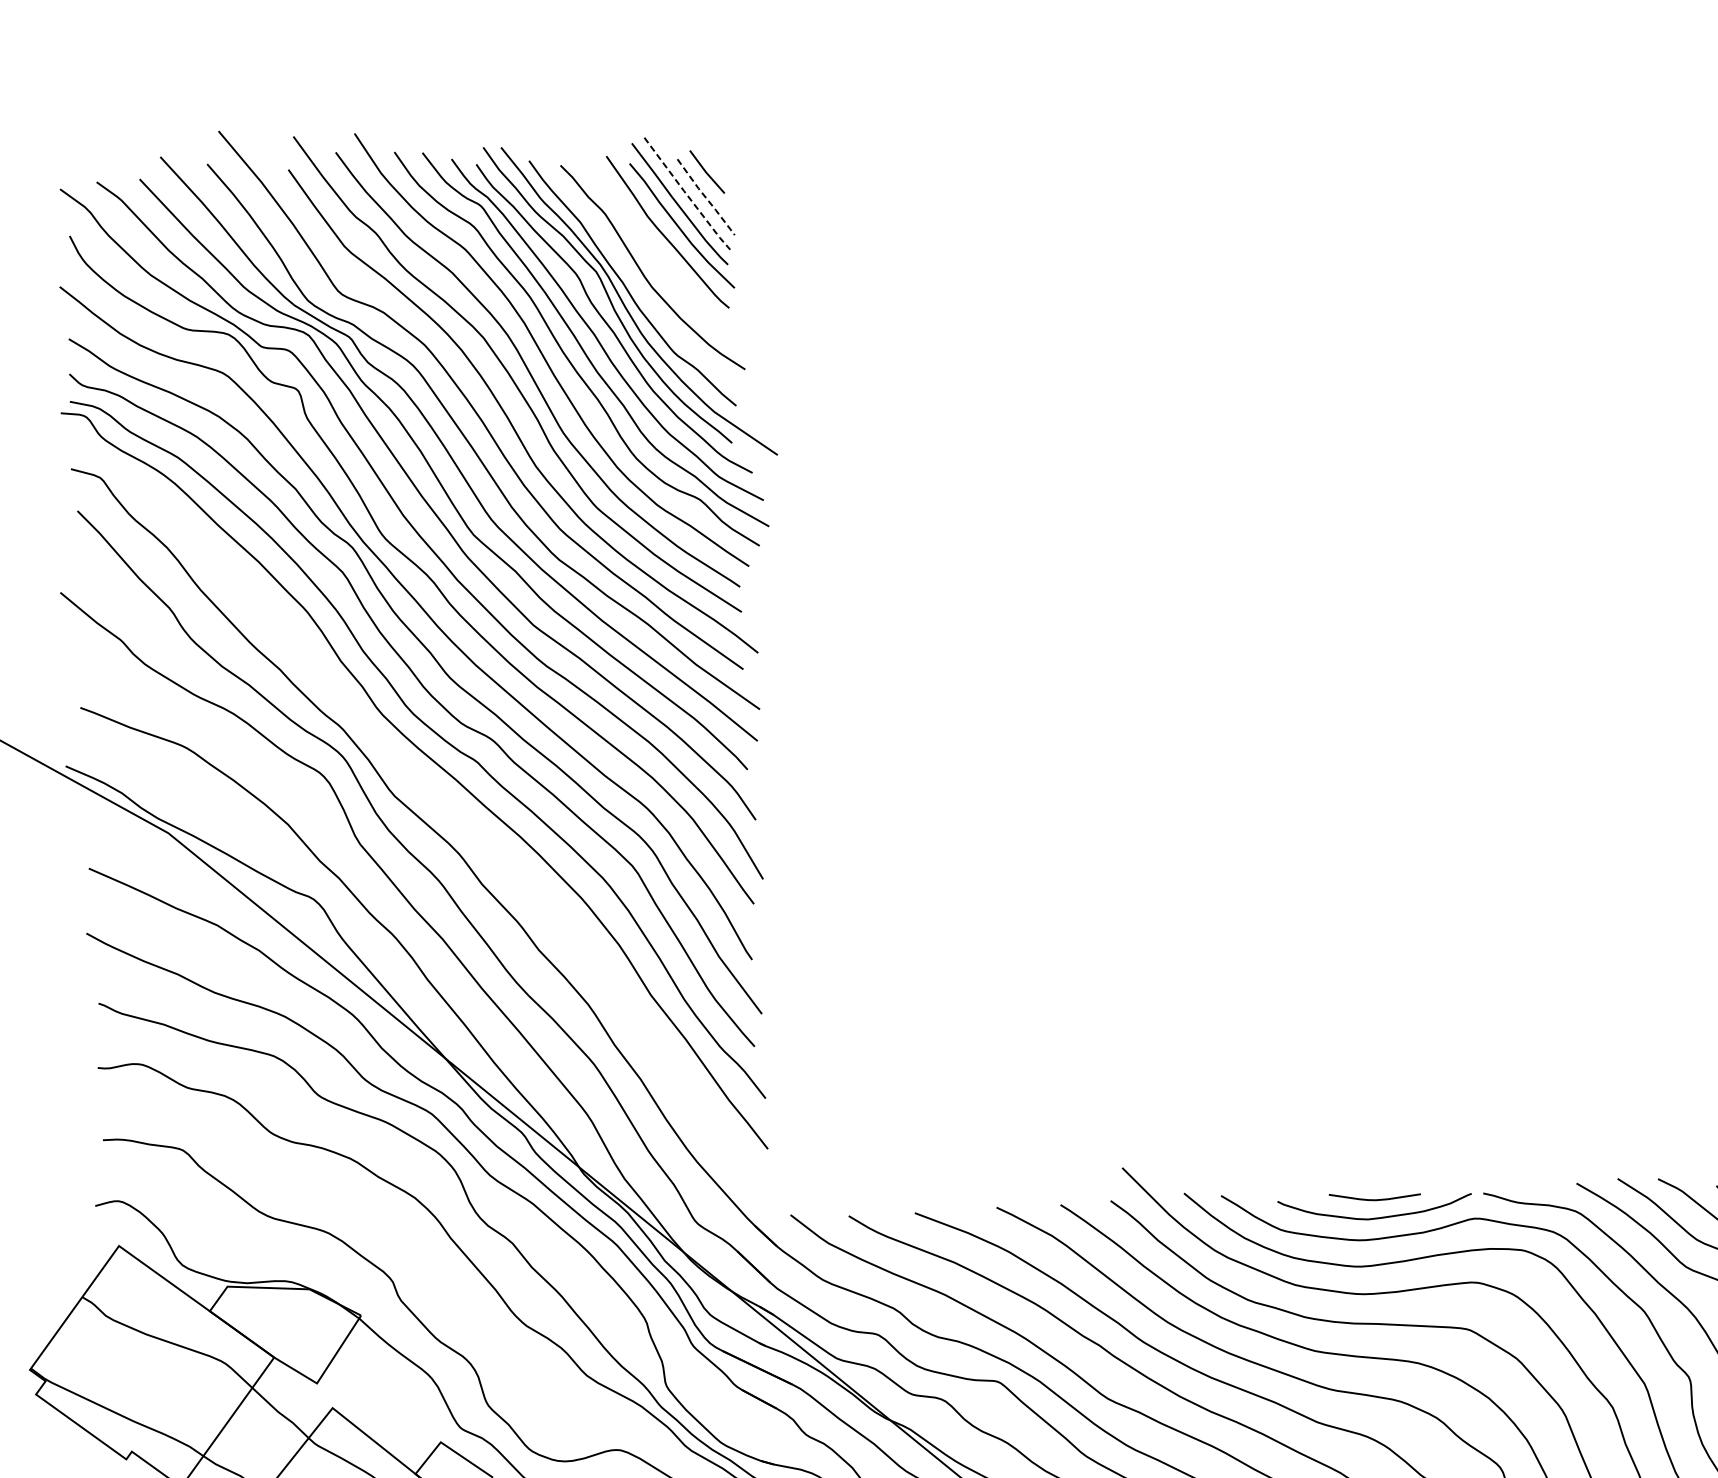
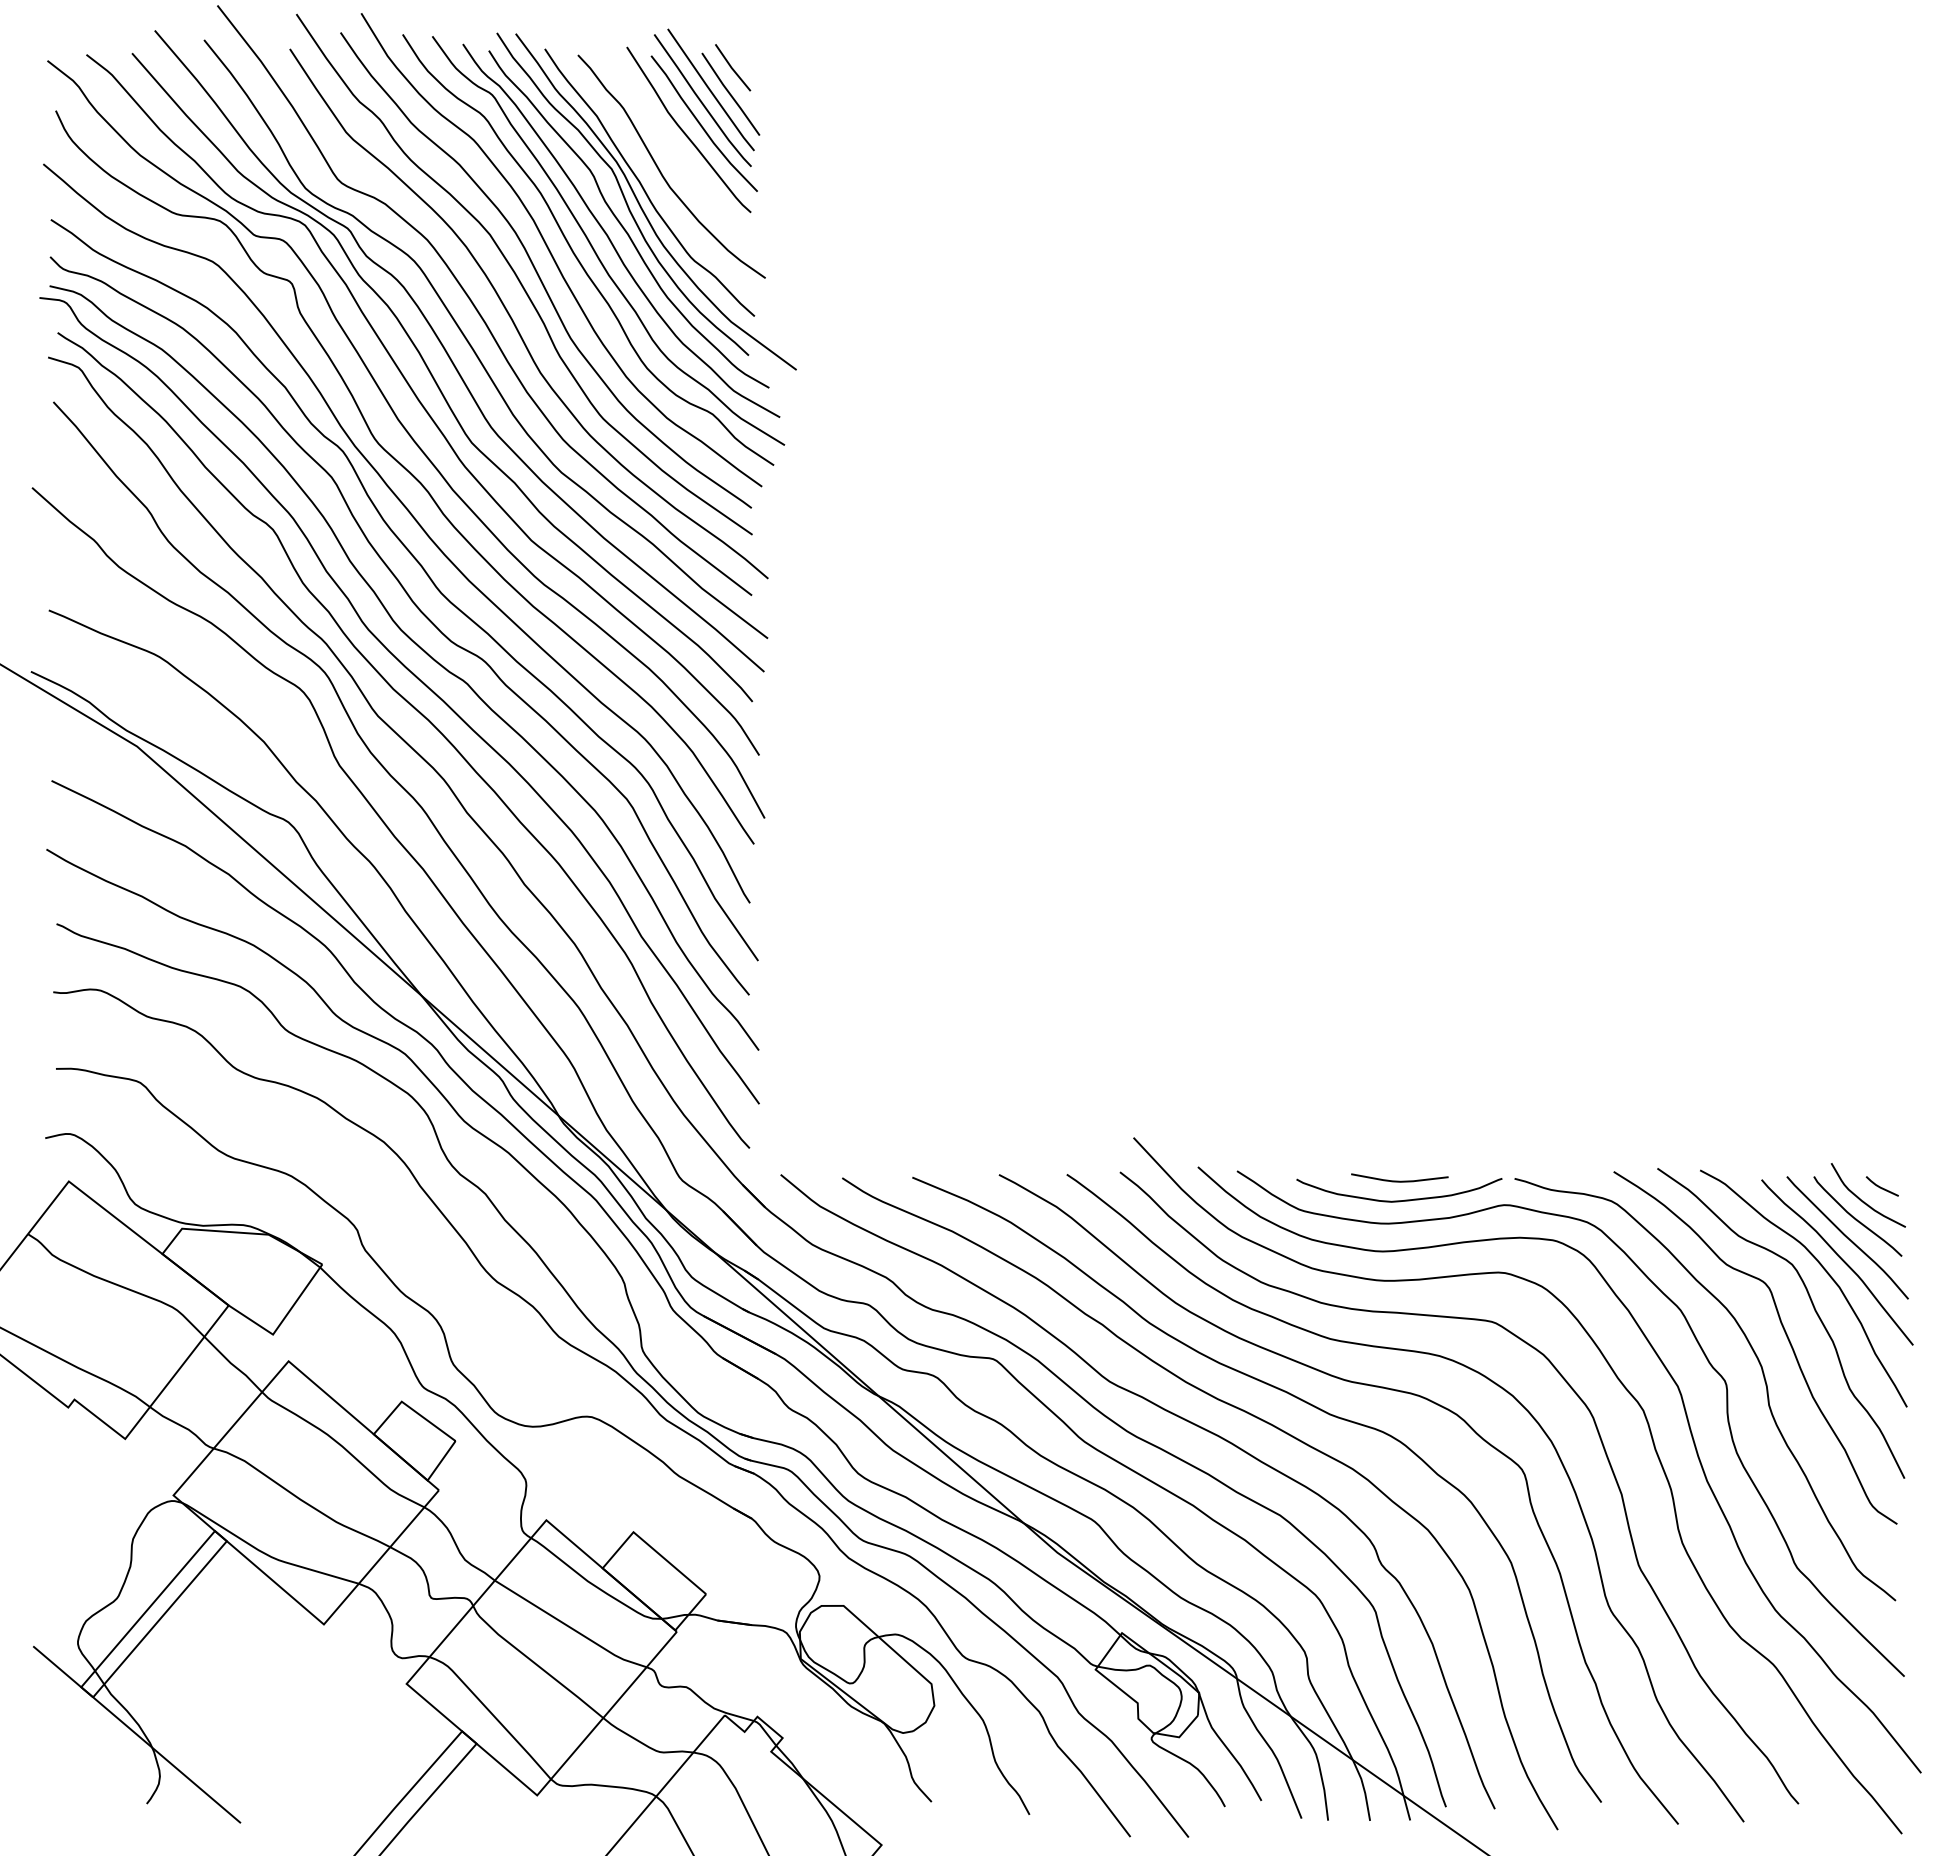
line: (686, 194) -> (710, 90), dashed -> solid
line: (705, 197) -> (730, 94), dashed -> solid
curve: (437, 795) -> (423, 717), added

